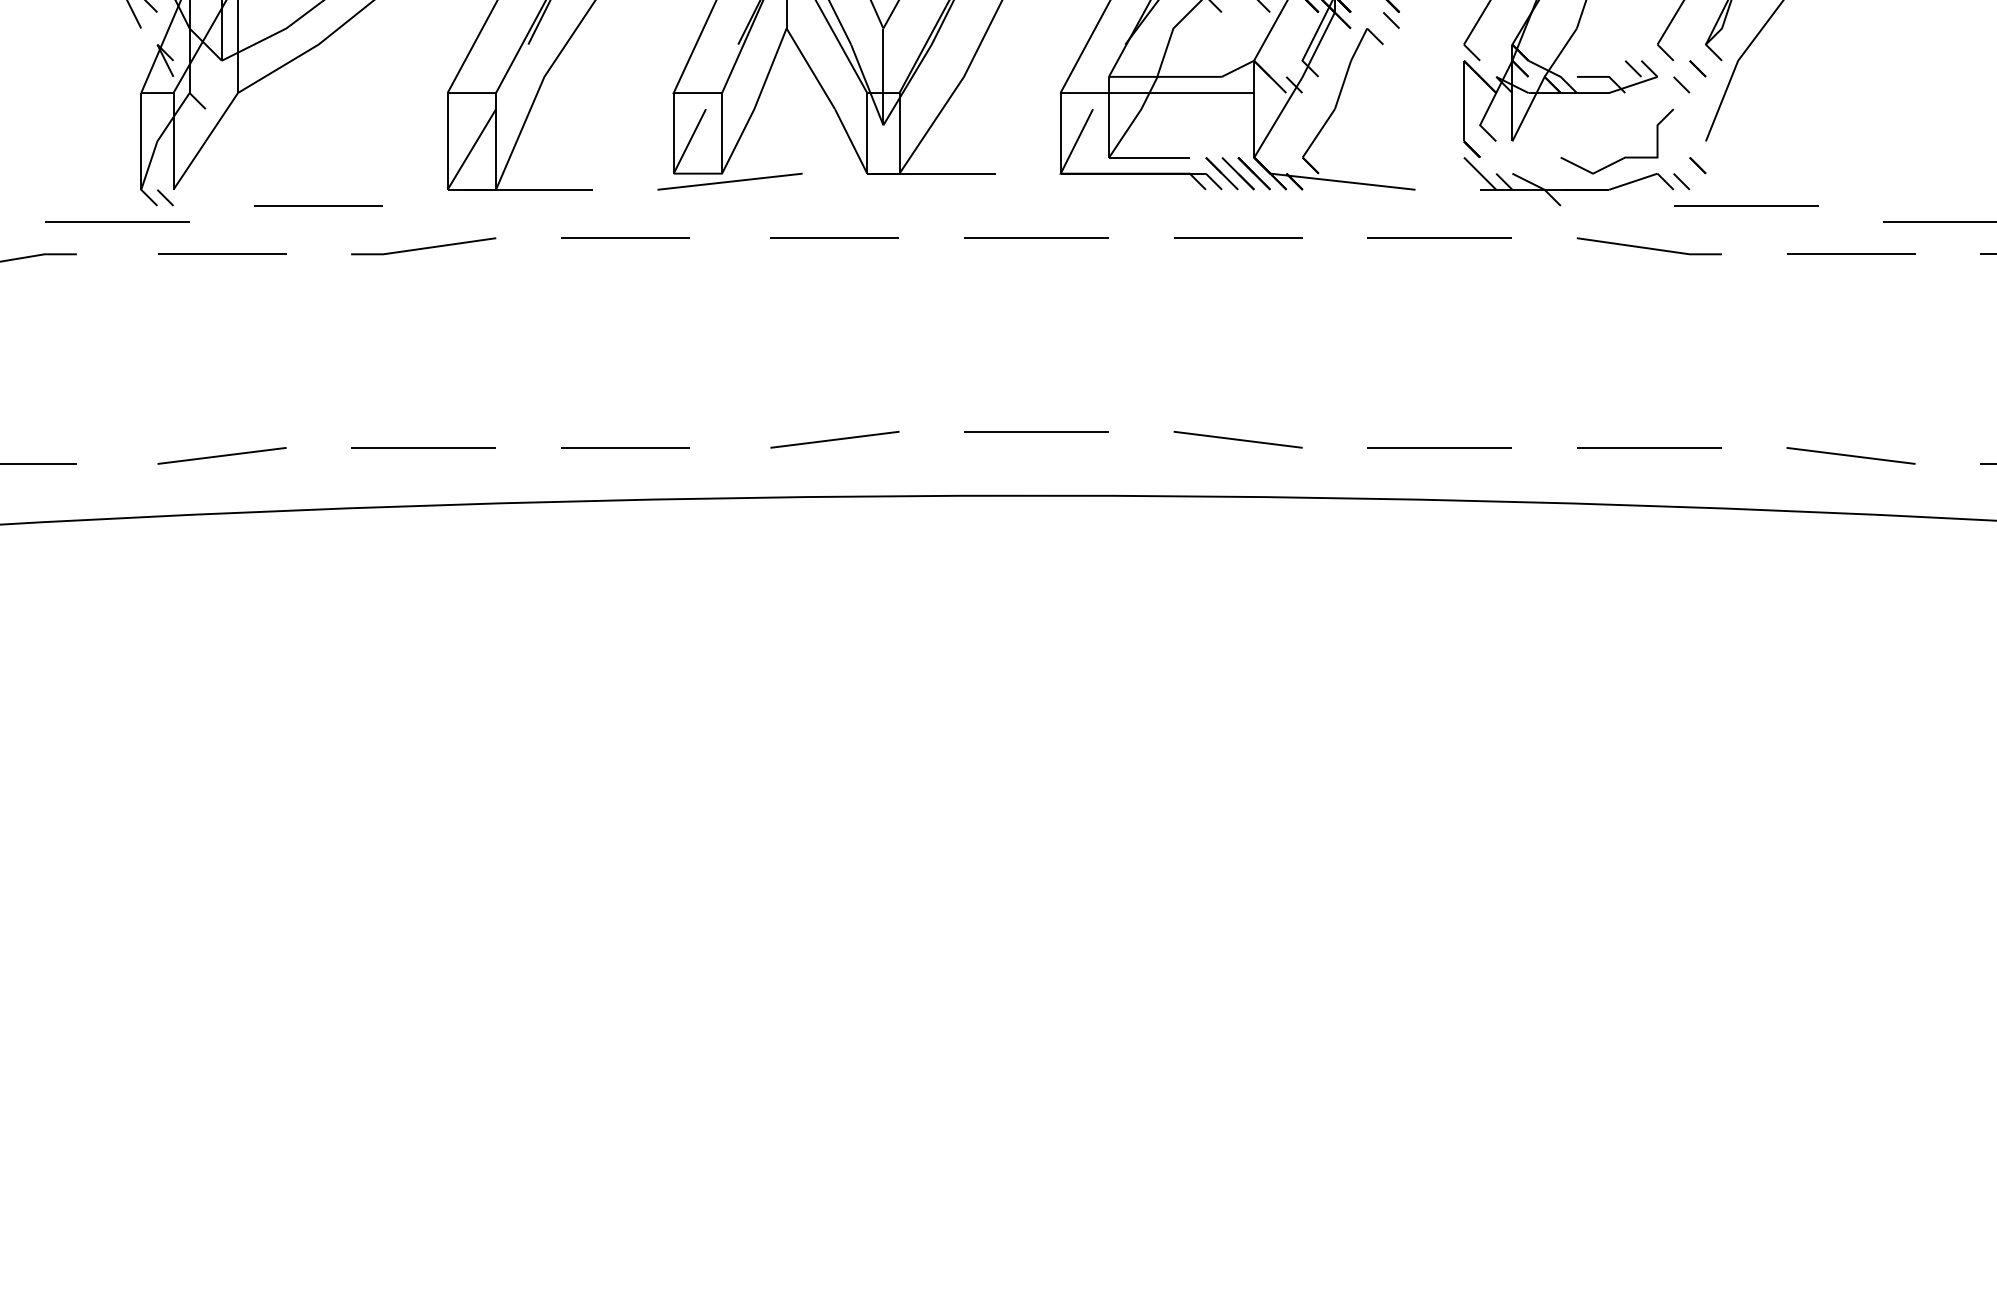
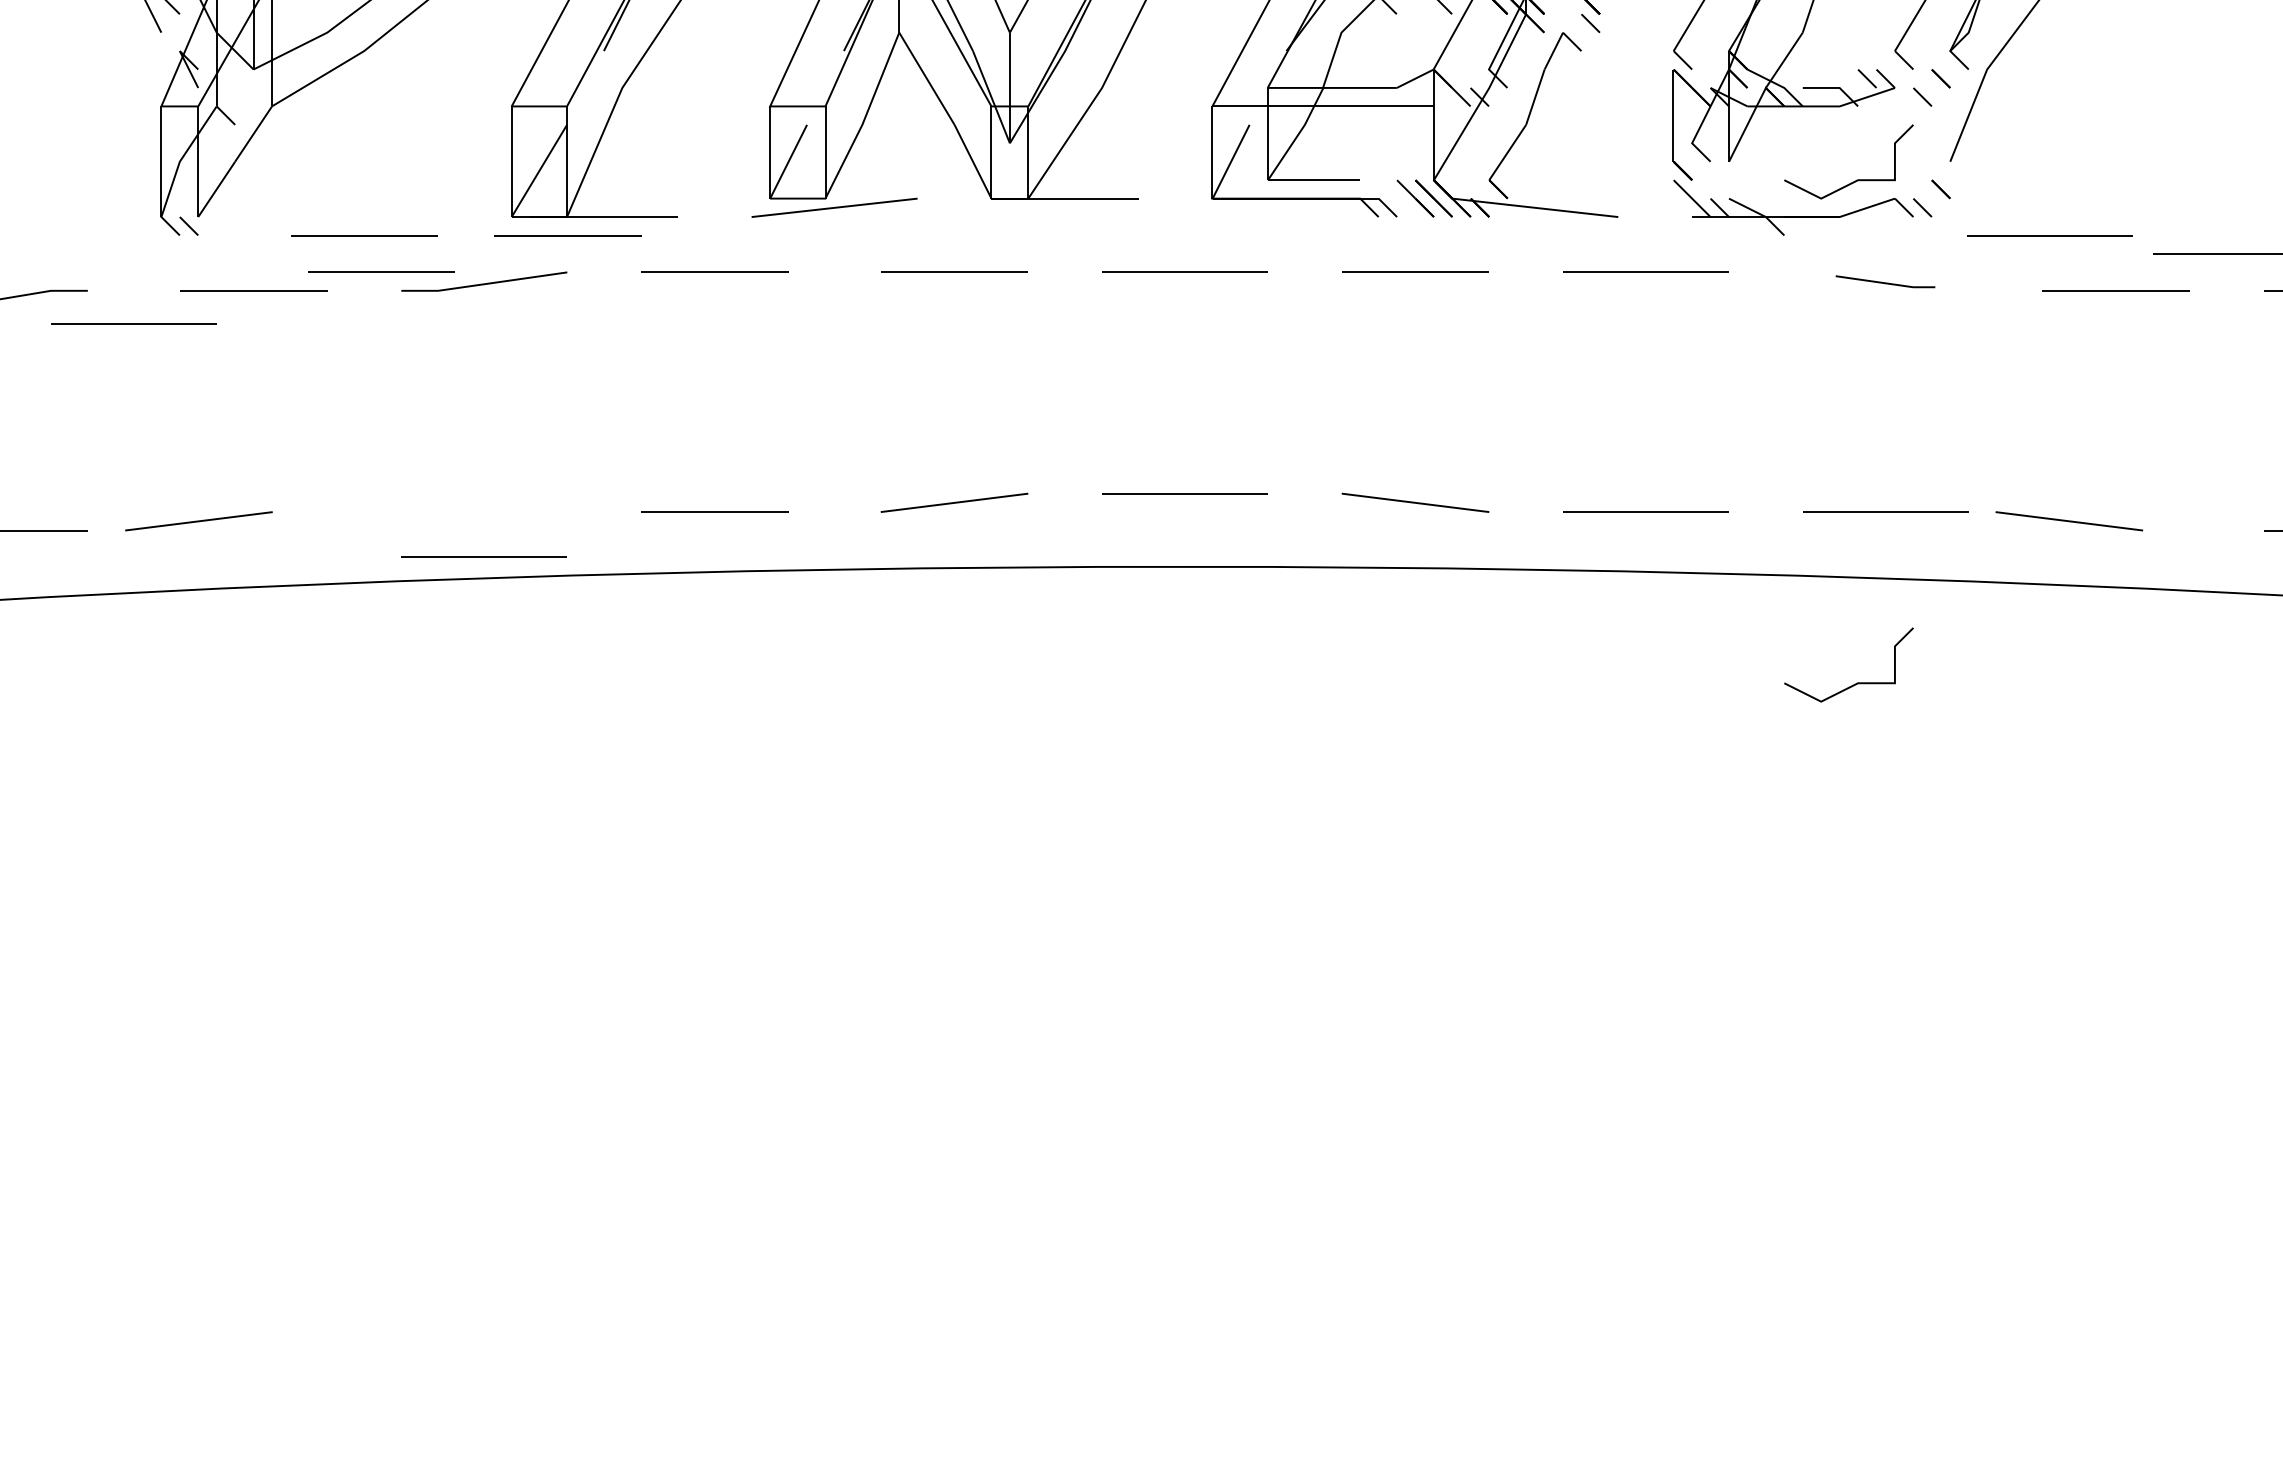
line: (1221, 173) -> (1396, 198), removed
line: (496, 205) -> (567, 235), added
line: (1746, 205) -> (2050, 235), moved
line: (117, 221) -> (134, 323), moved
line: (333, 237) -> (381, 271), added
part: (1648, 246) -> (1884, 281), size x0.6
line: (423, 447) -> (484, 556), moved
line: (221, 455) -> (198, 520), moved
line: (1850, 455) -> (2068, 520), moved
part: (1624, 596) -> (1857, 682), added

